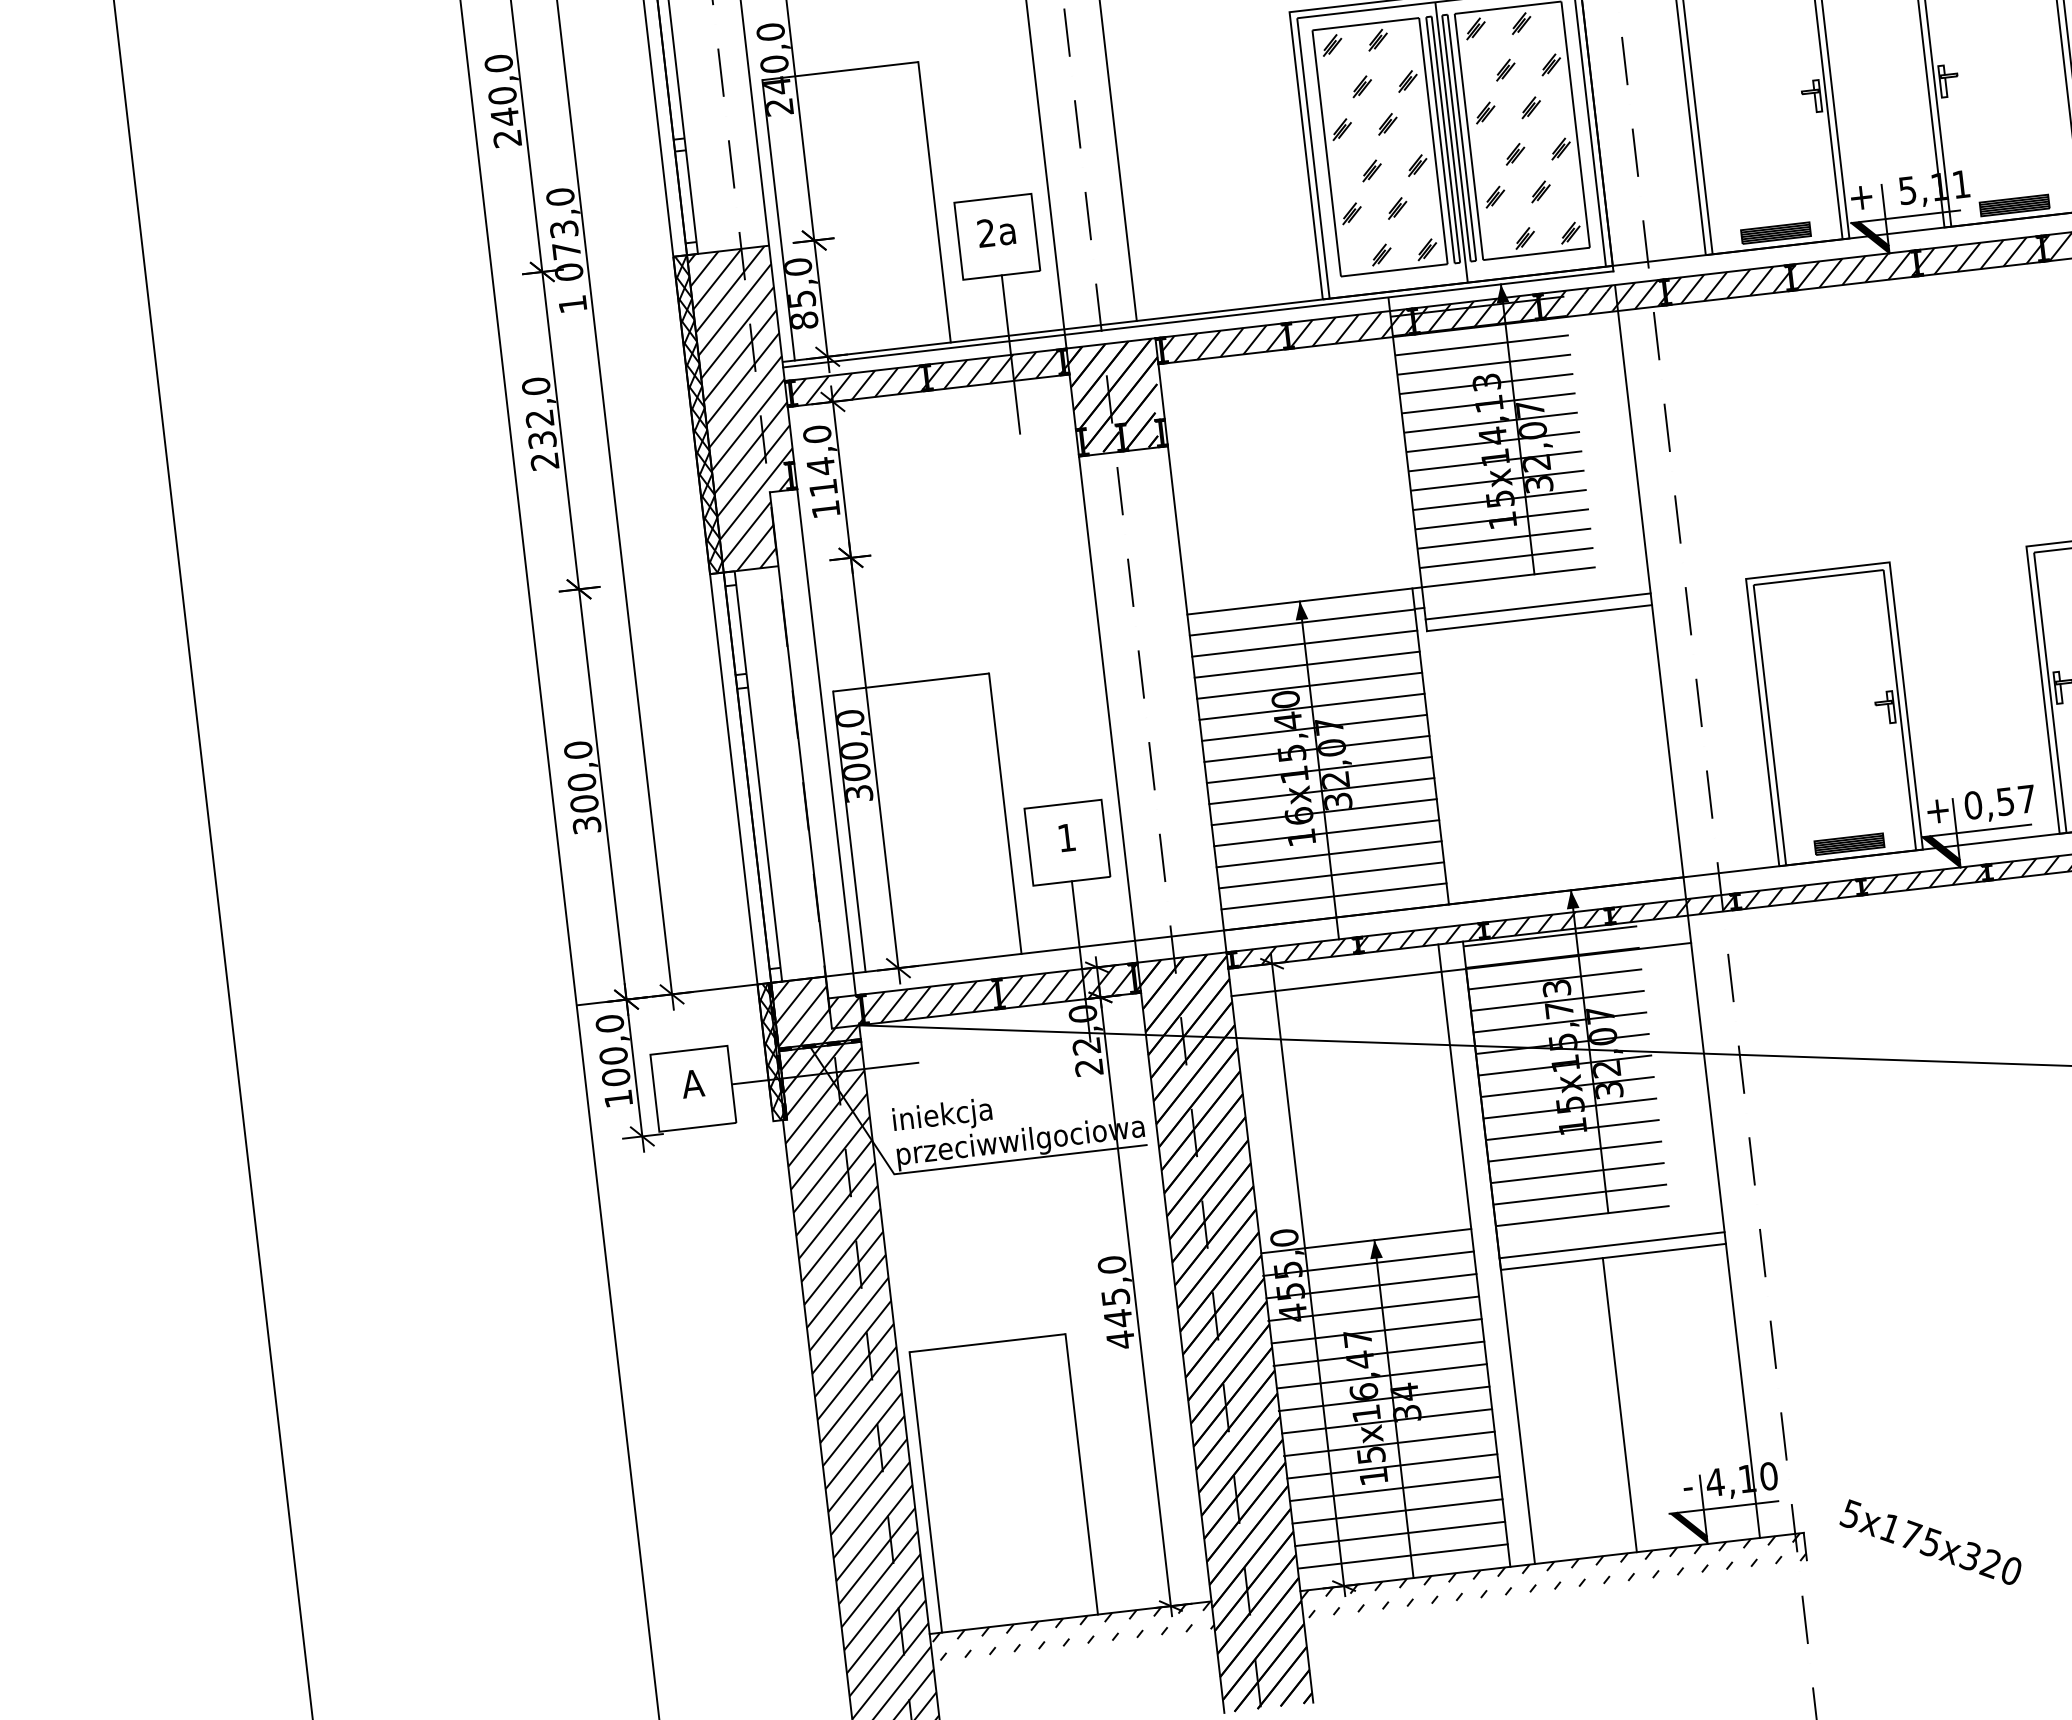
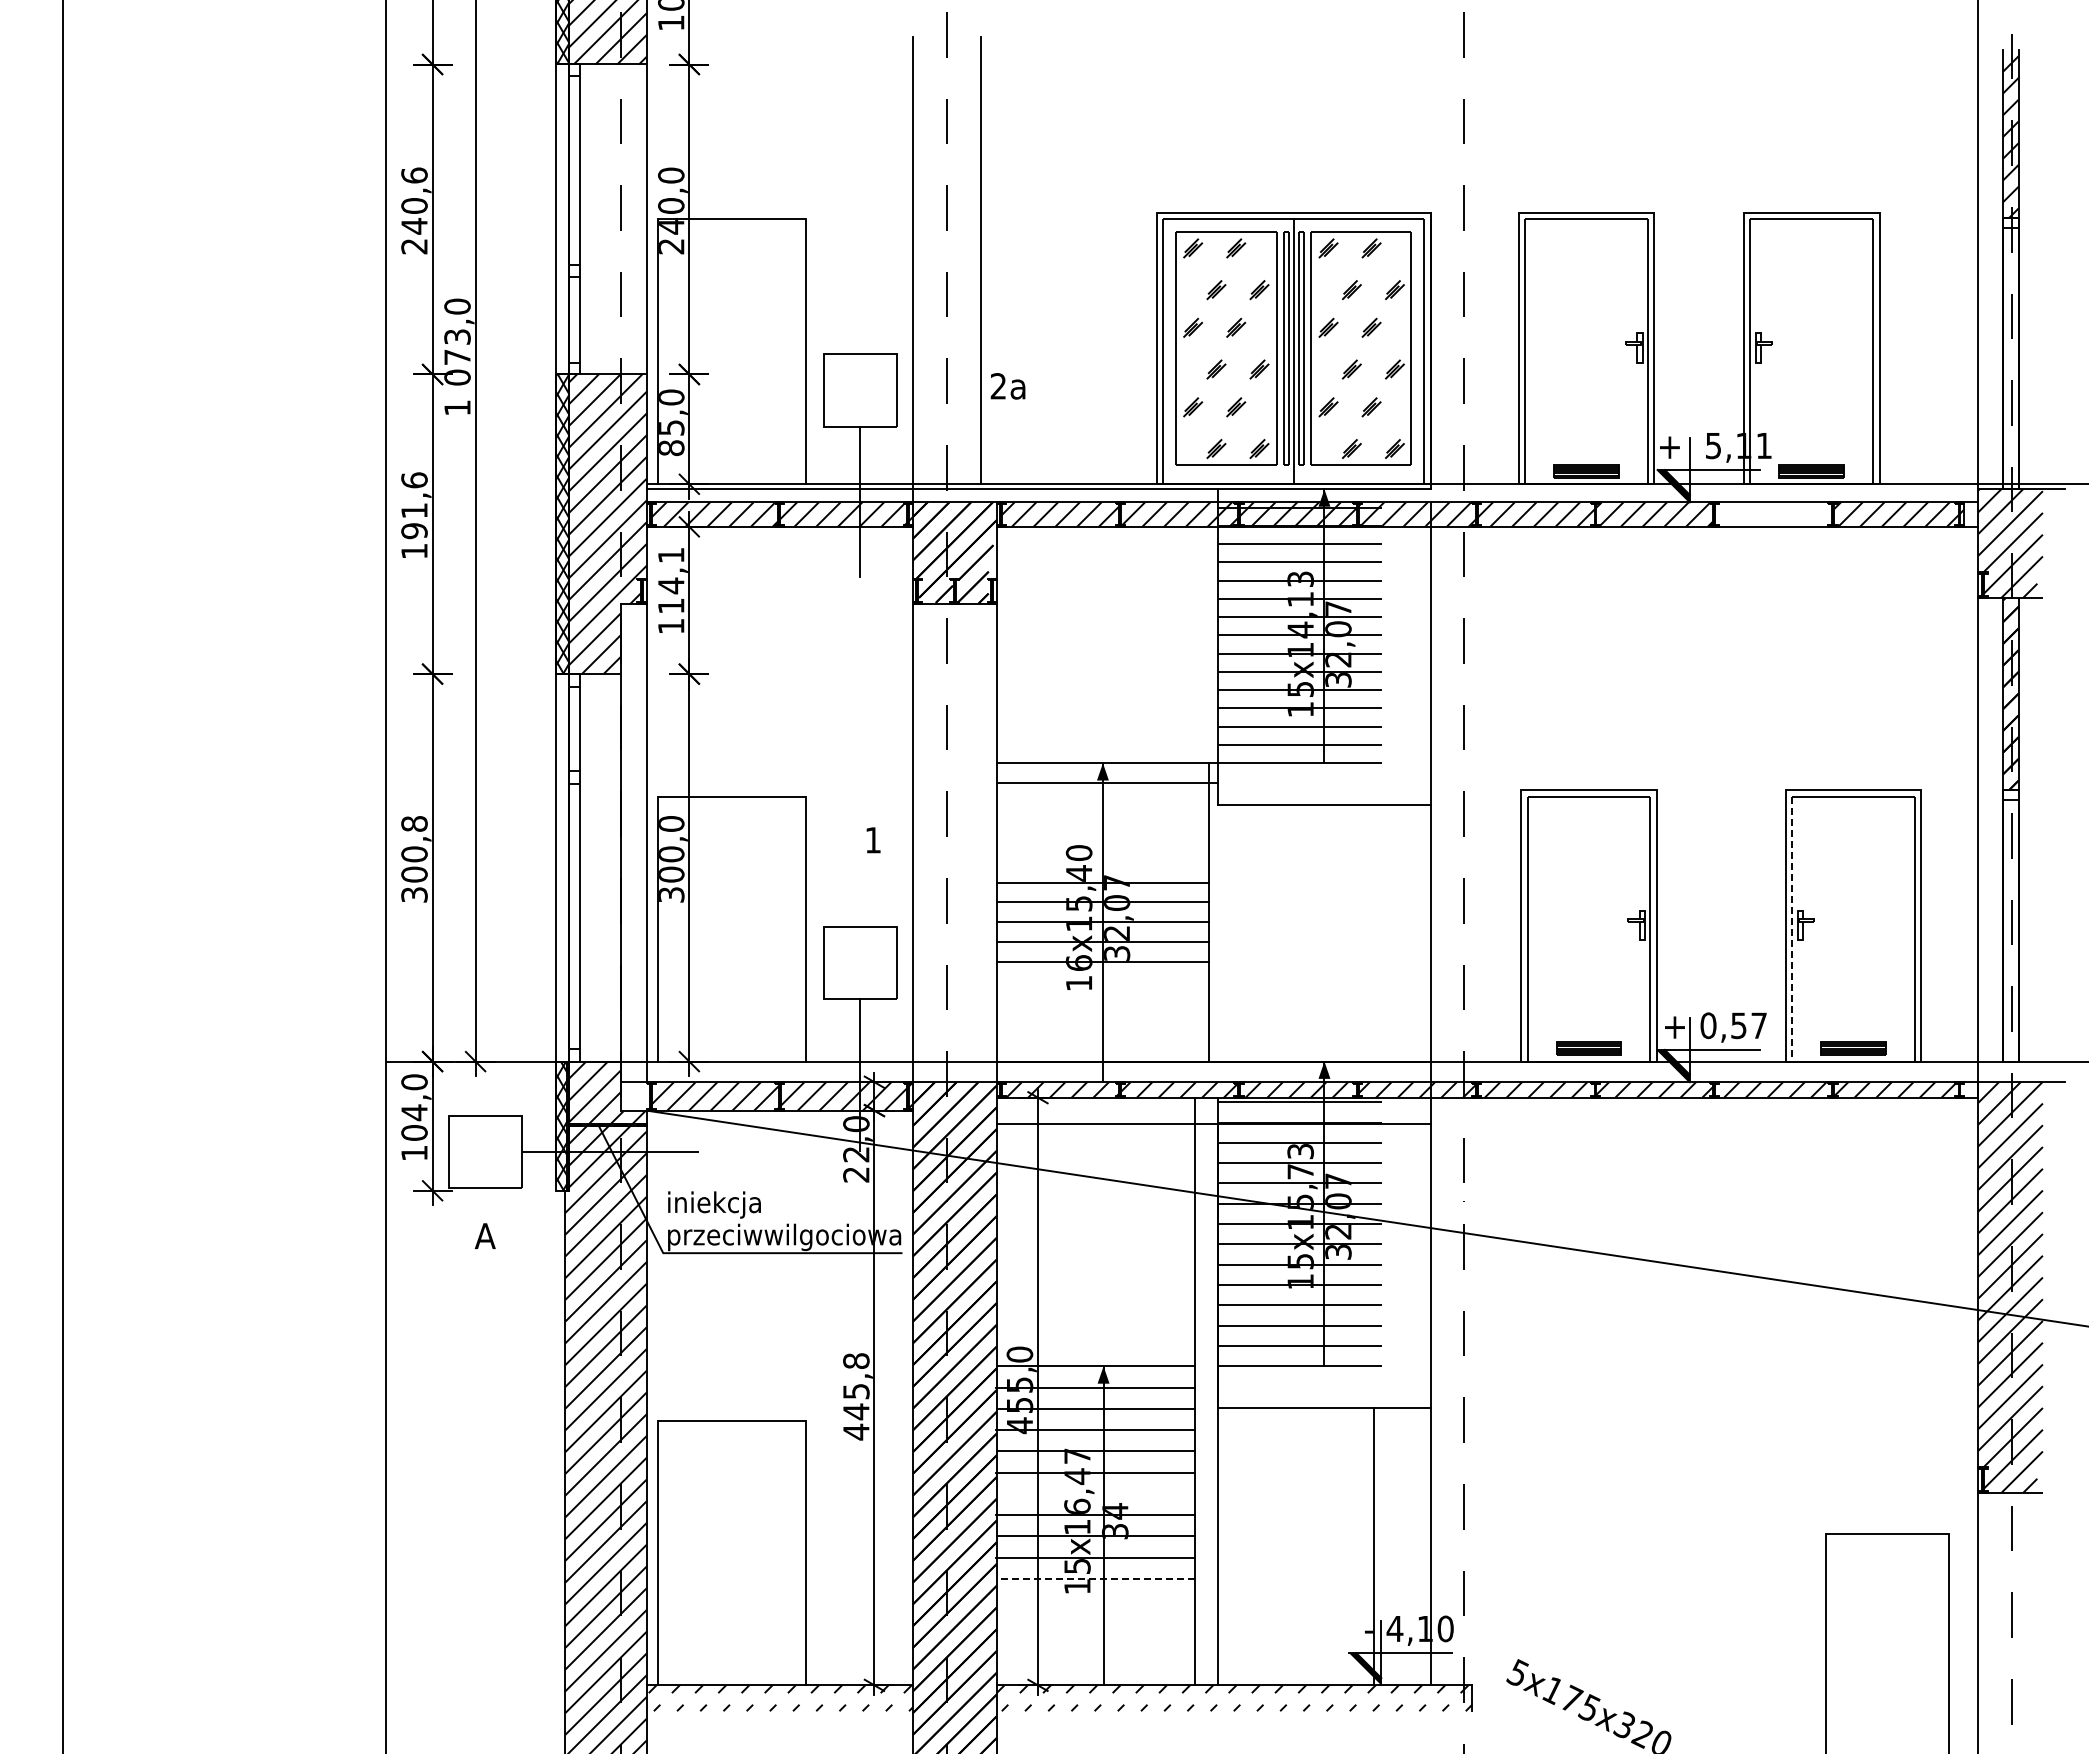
text: (498, 63) -> (414, 175), 240,0 -> 240,6
text: (995, 232) -> (1007, 386), moved
hatch: (1979, 255) -> (1773, 514), removed
text: (540, 423) -> (414, 515), 232,0 -> 191,6
text: (817, 434) -> (671, 555), 114,0 -> 114,1
line: (1538, 606) -> (1324, 793), removed
line: (1304, 643) -> (1102, 802), removed
line: (1306, 664) -> (1102, 822), removed
line: (1309, 685) -> (1102, 842), removed
line: (2050, 693) -> (1792, 929), solid -> dashed
line: (1311, 706) -> (1102, 862), removed
text: (578, 749) -> (414, 823), 300,0 -> 300,8
line: (1326, 832) -> (1102, 981), removed
text: (1067, 838) -> (873, 840), moved
line: (1328, 853) -> (1102, 1001), removed
line: (1331, 875) -> (1102, 1021), removed
line: (1333, 896) -> (1102, 1041), removed
hatch: (845, 1011) -> (635, 1096), removed
text: (613, 1055) -> (414, 1112), 100,0 -> 104,0
text: (691, 1083) -> (484, 1235), moved
line: (1612, 1245) -> (1324, 1396), removed
text: (1112, 1265) -> (856, 1361), 445,0 -> 445,8
line: (1381, 1375) -> (1095, 1493), removed
line: (1619, 1405) -> (1374, 1546), moved
line: (1392, 1466) -> (1095, 1579), solid -> dashed
line: (1394, 1489) -> (1095, 1600), removed
line: (1397, 1511) -> (1095, 1621), removed
line: (1399, 1533) -> (1095, 1642), removed
line: (1402, 1556) -> (1095, 1664), removed

